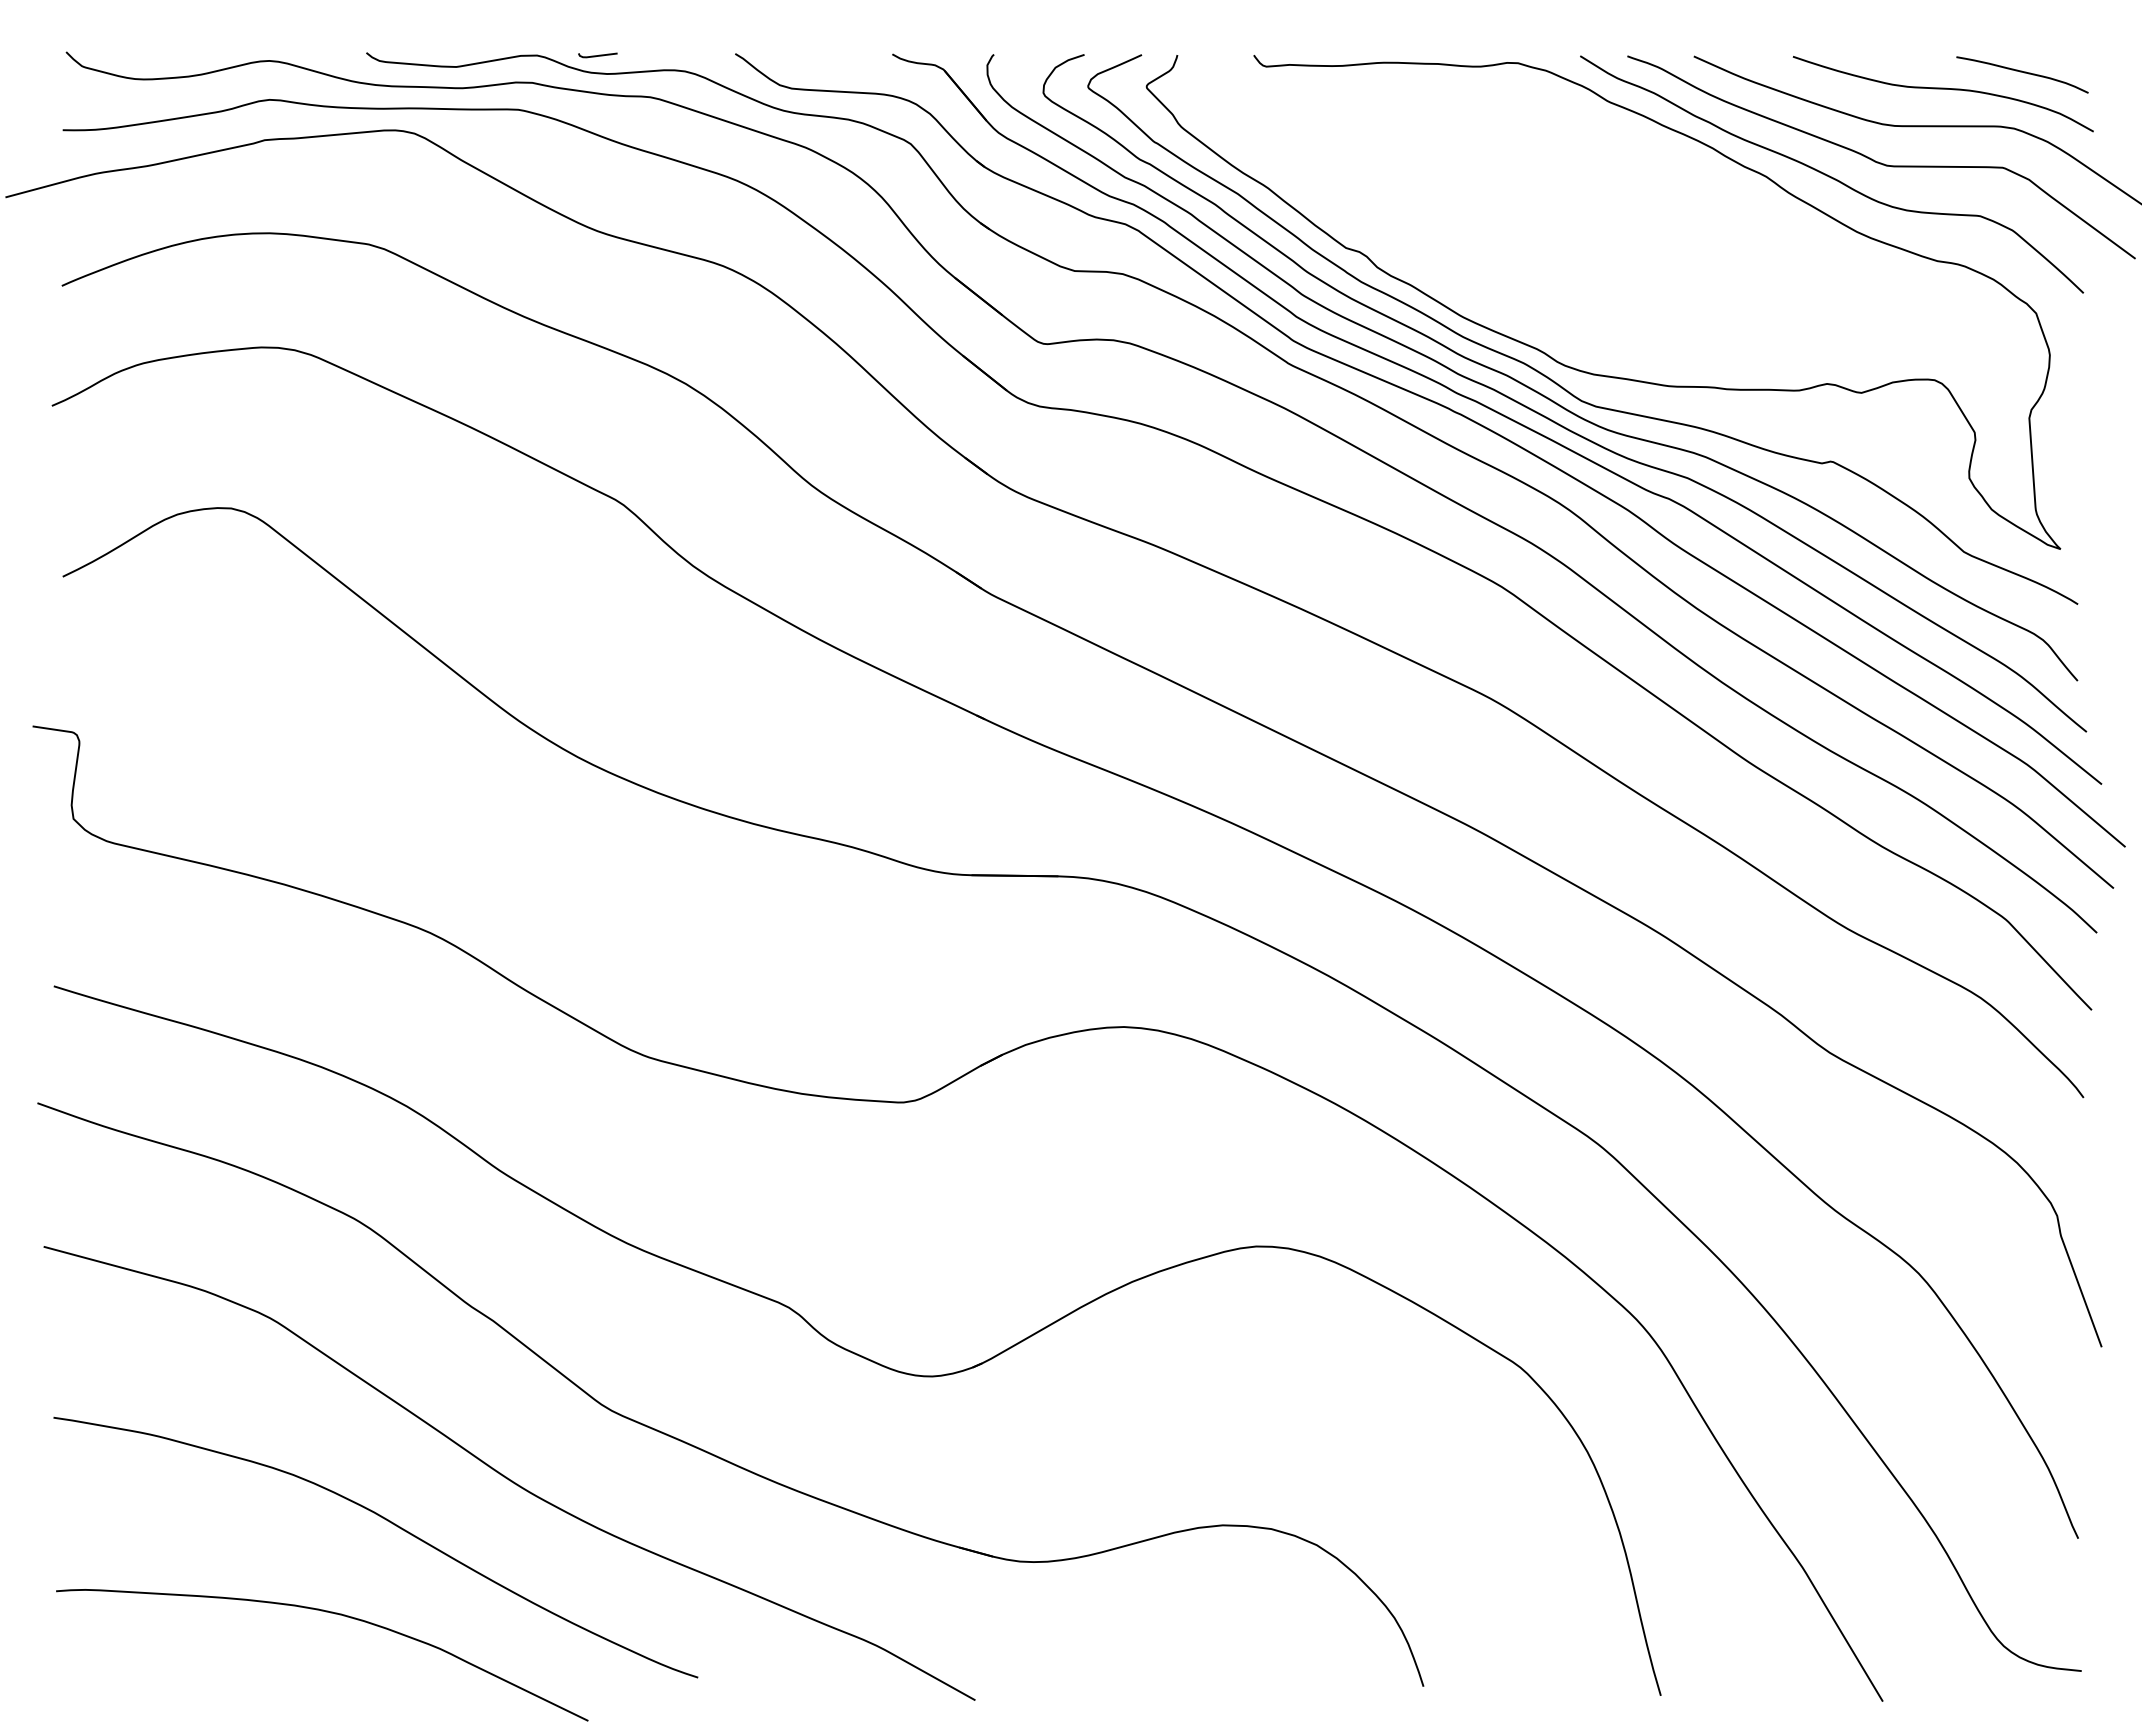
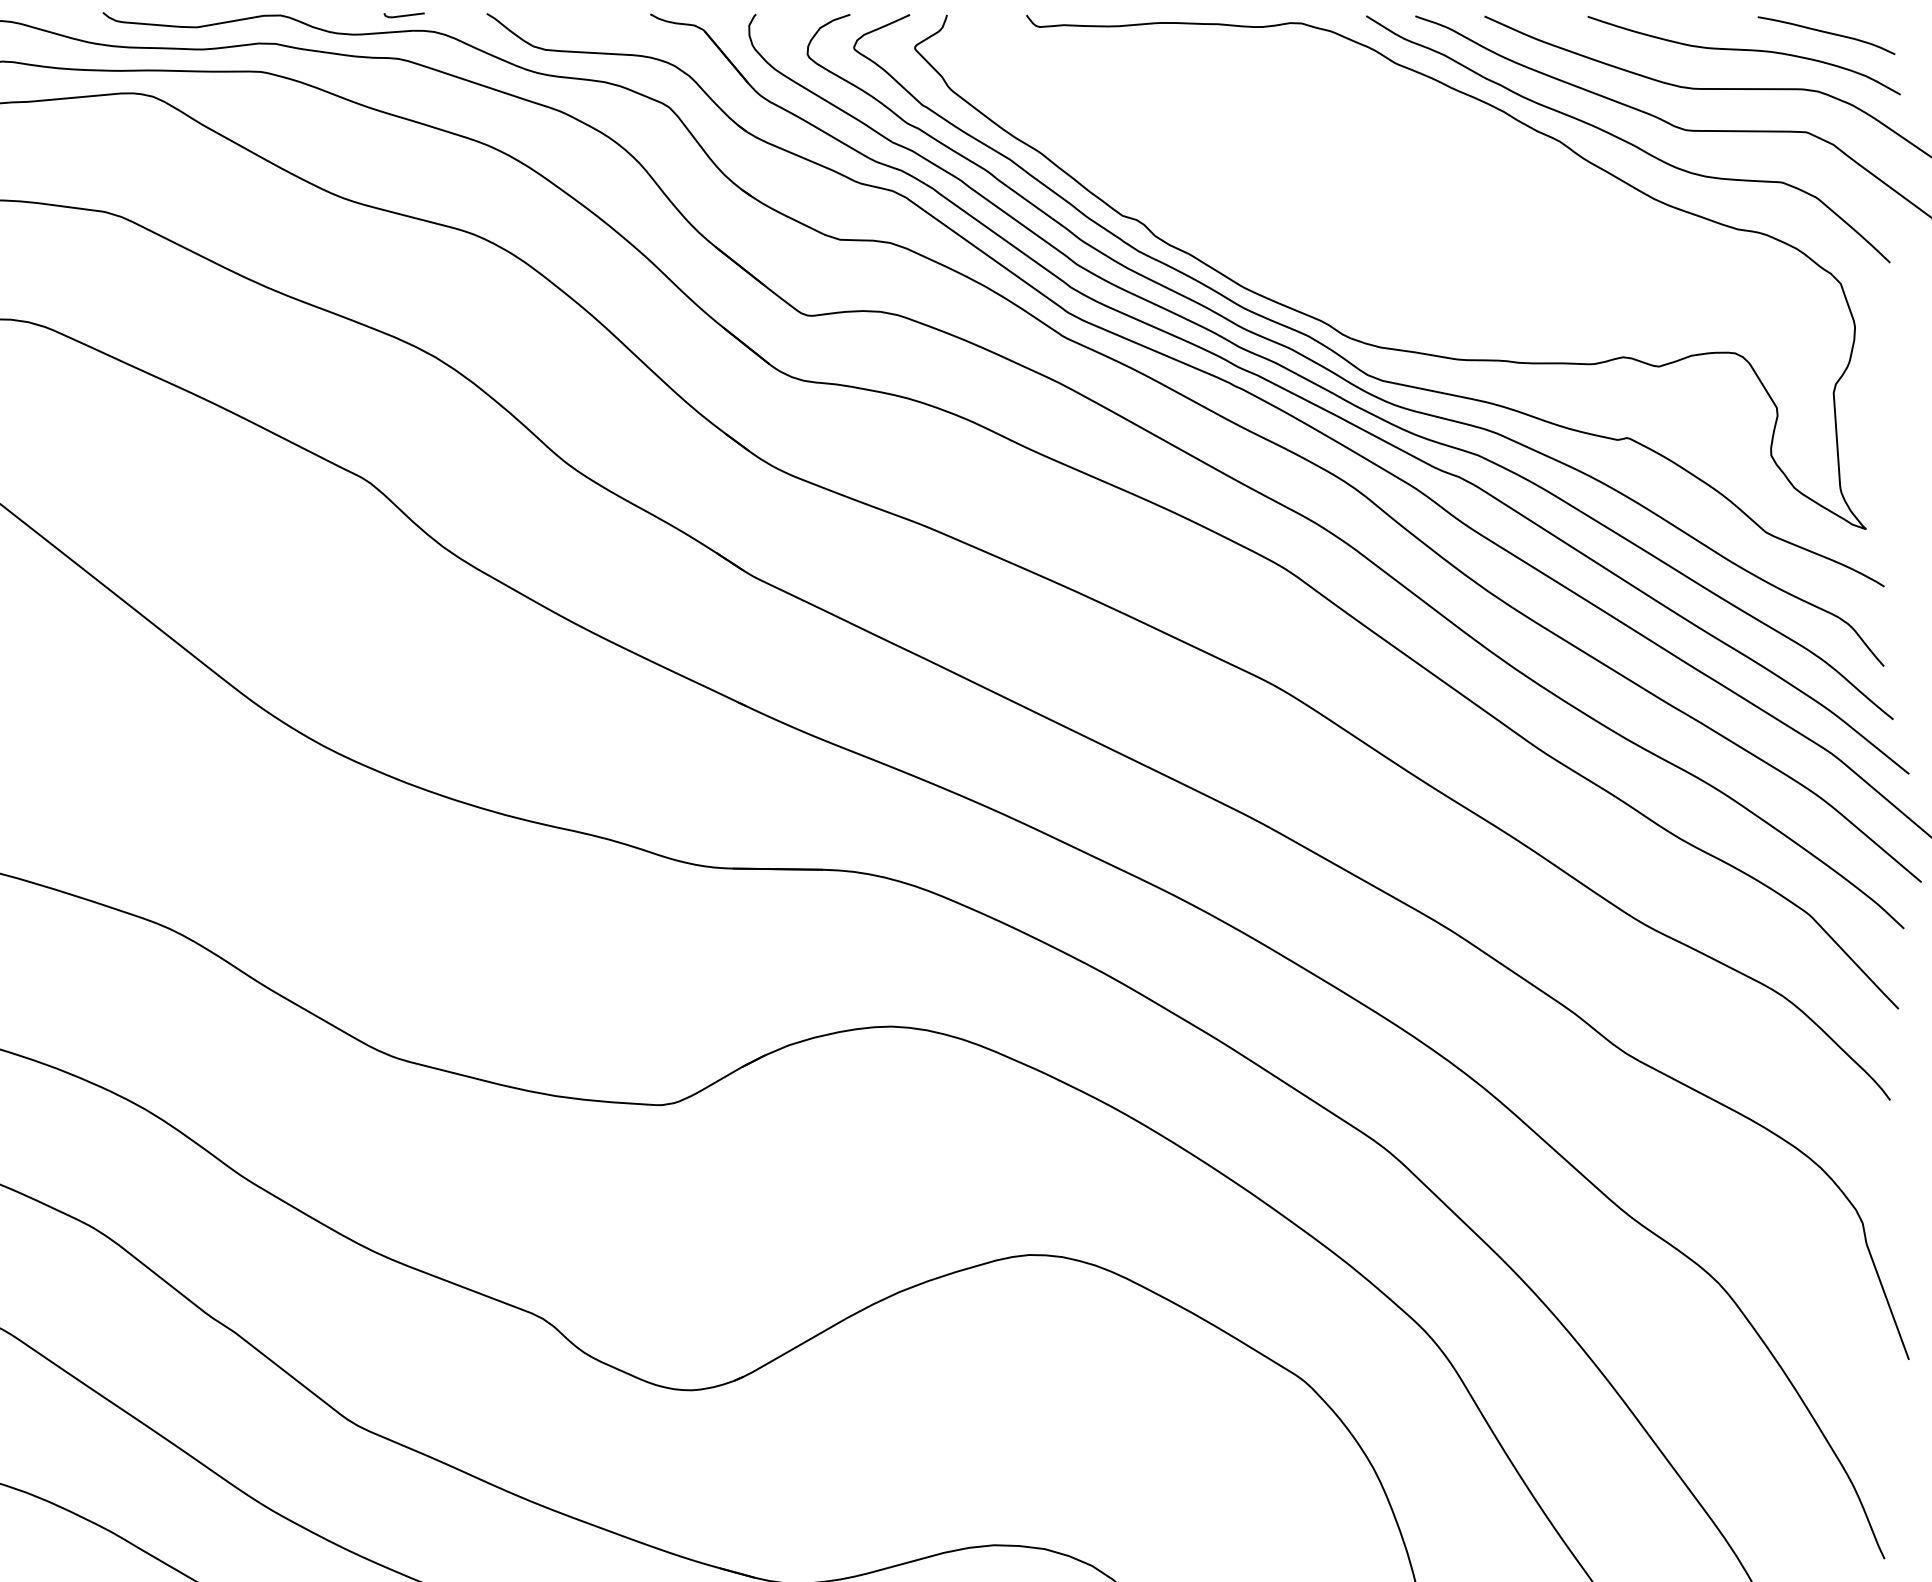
line: (597, 55) -> (403, 15), moved

